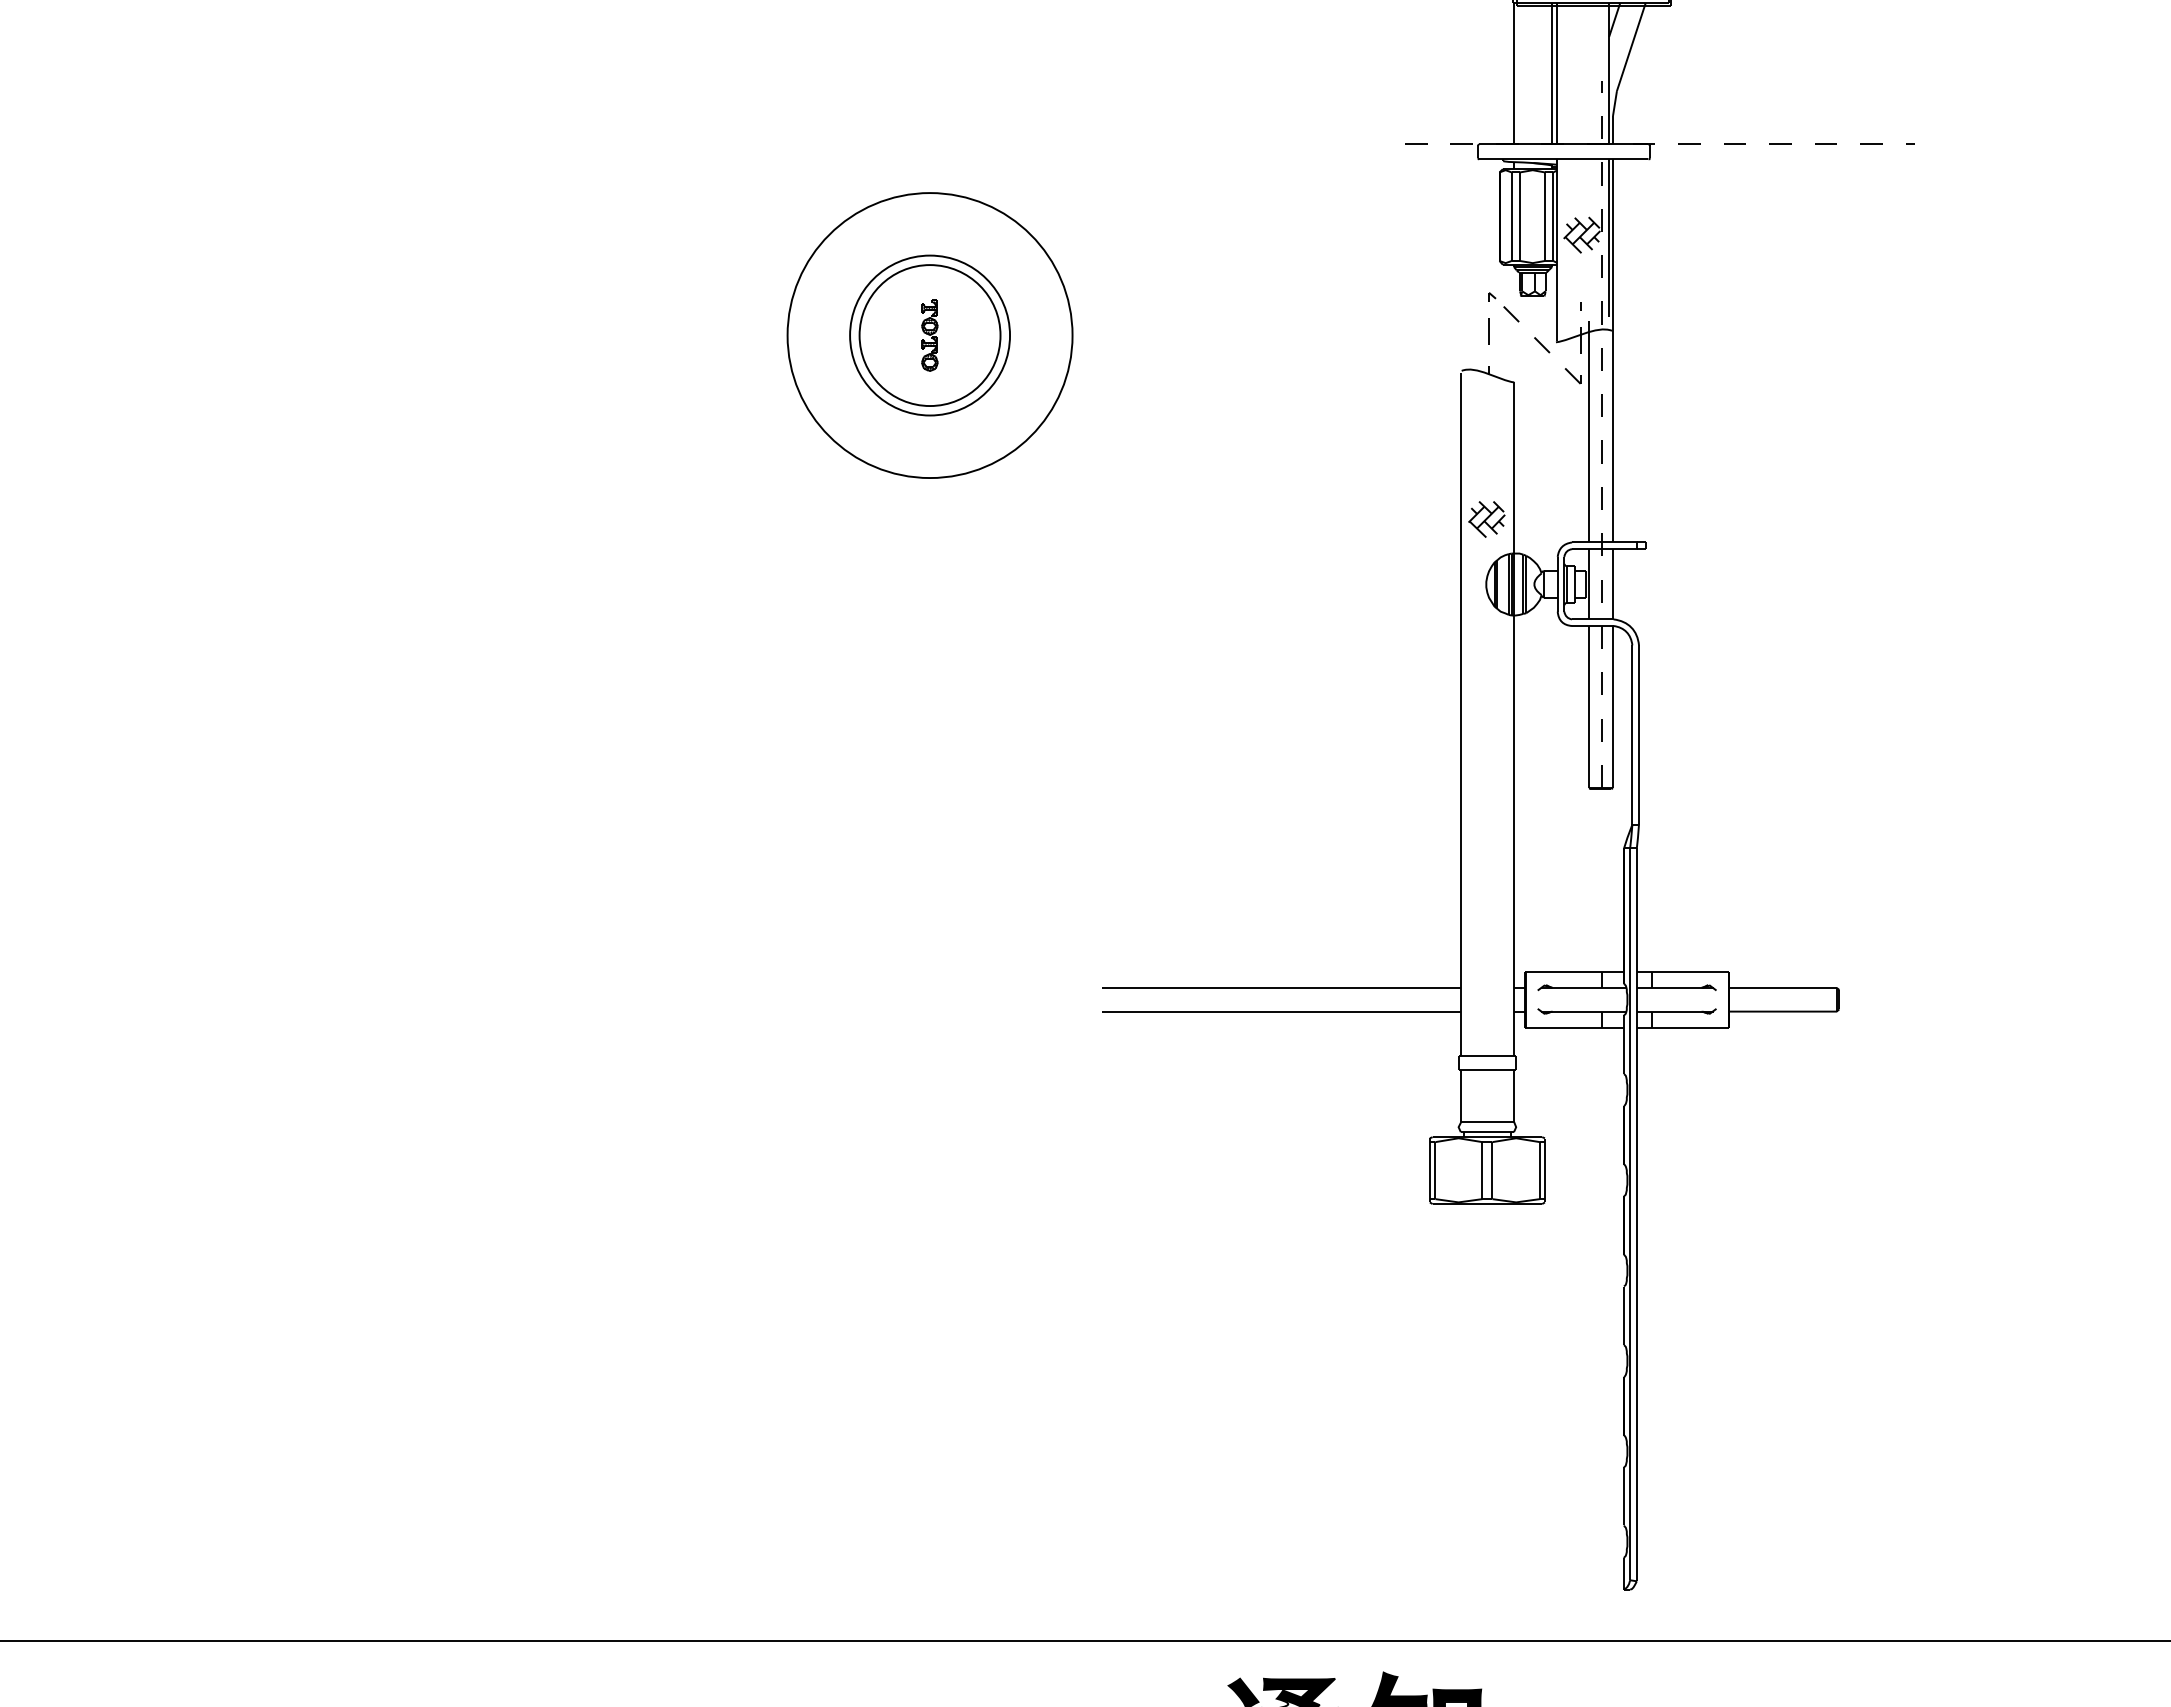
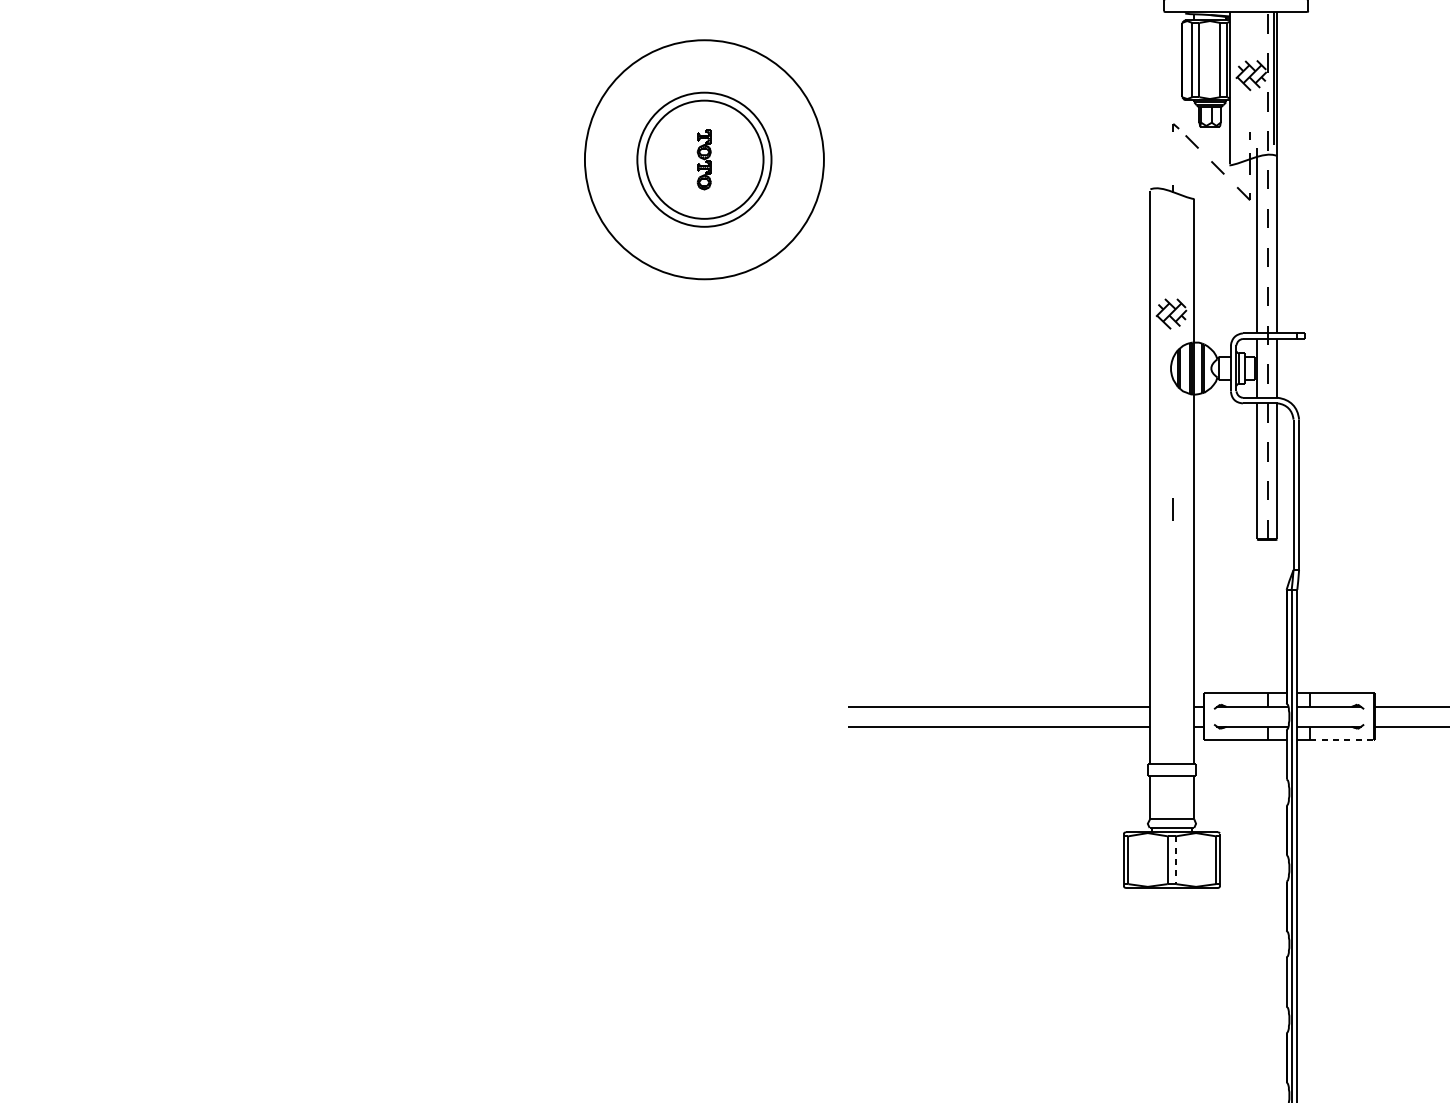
line: (1488, 331) -> (1172, 509), moved
line: (1690, 1027) -> (1342, 740), solid -> dashed
line: (1492, 1171) -> (1176, 860), solid -> dashed

